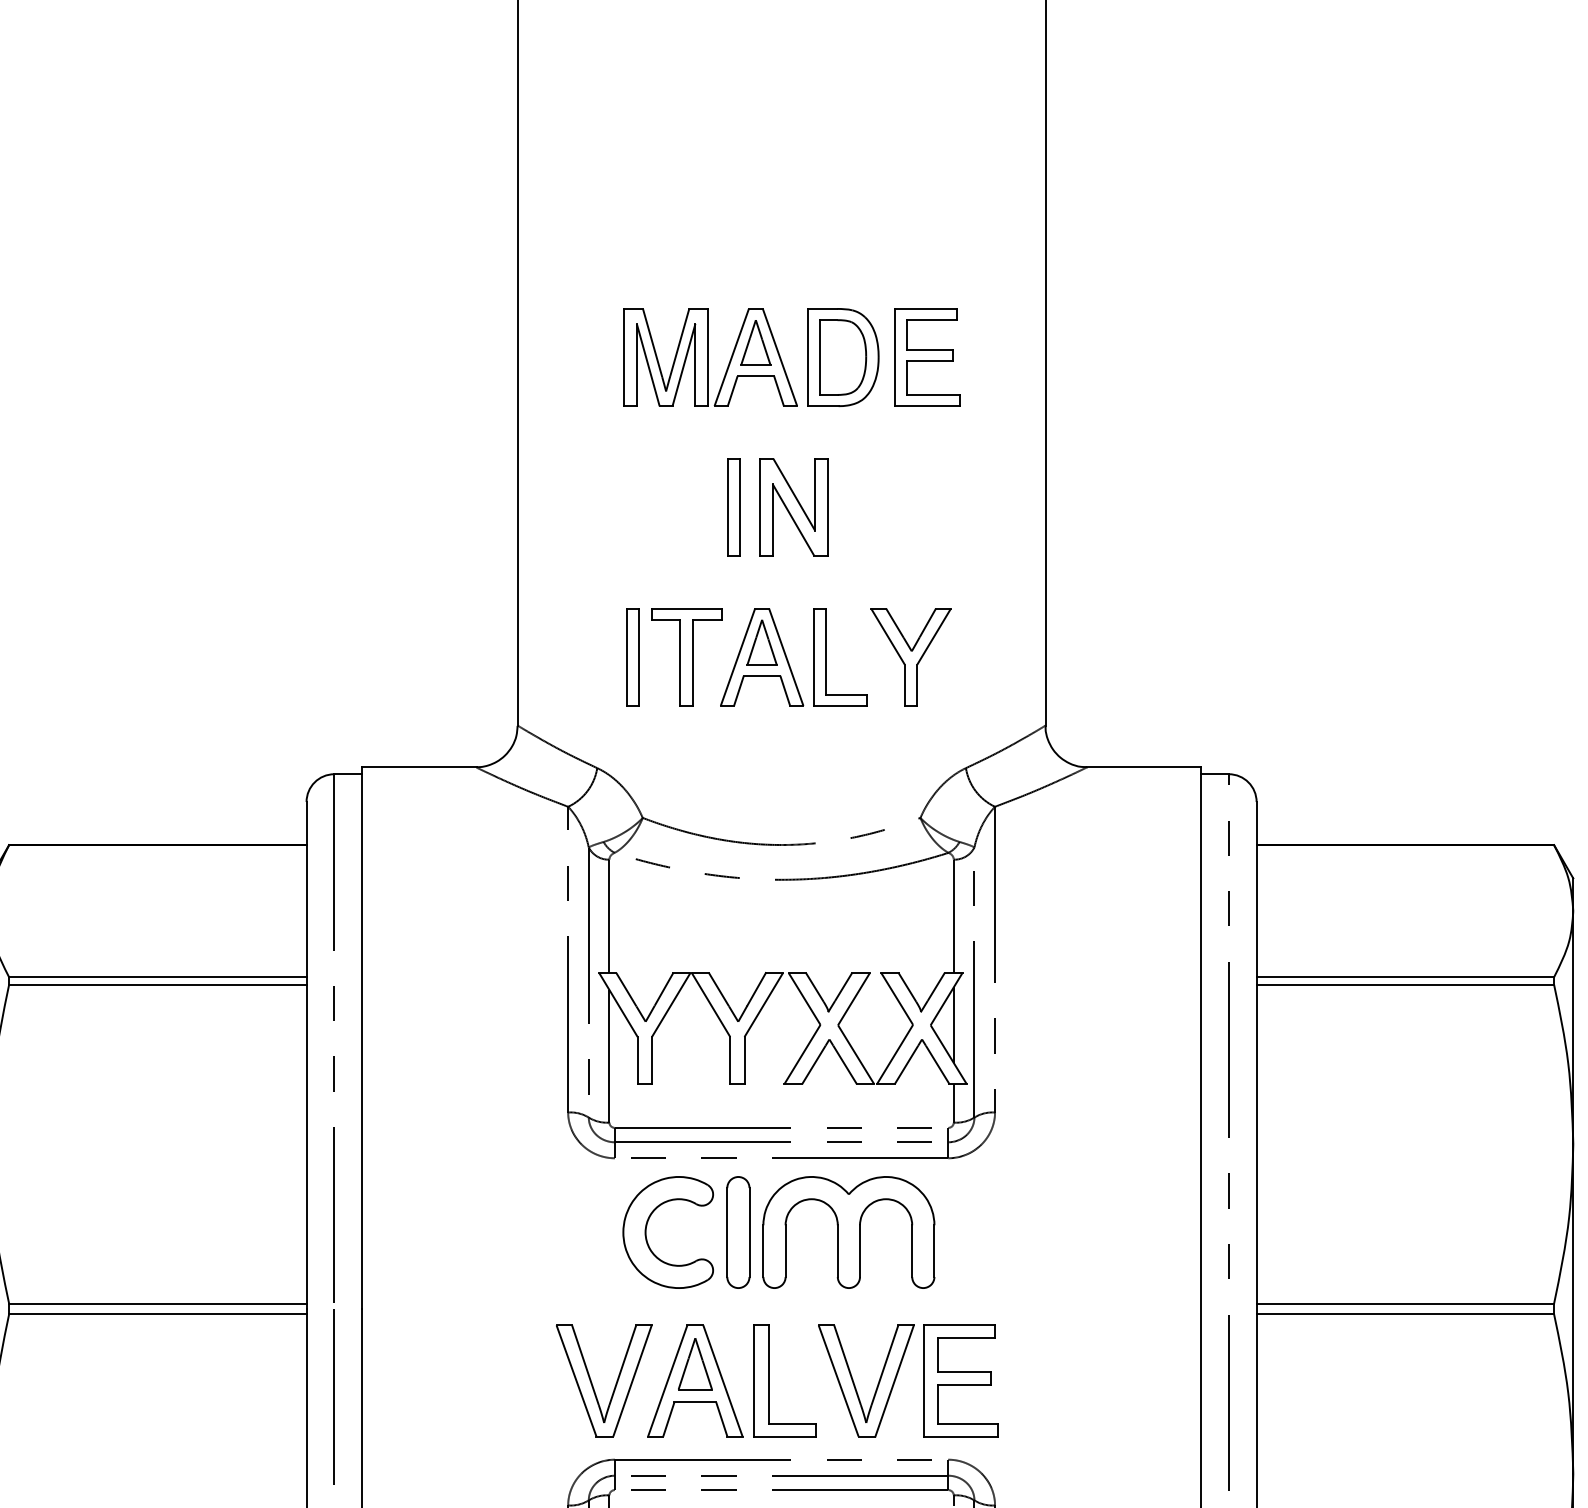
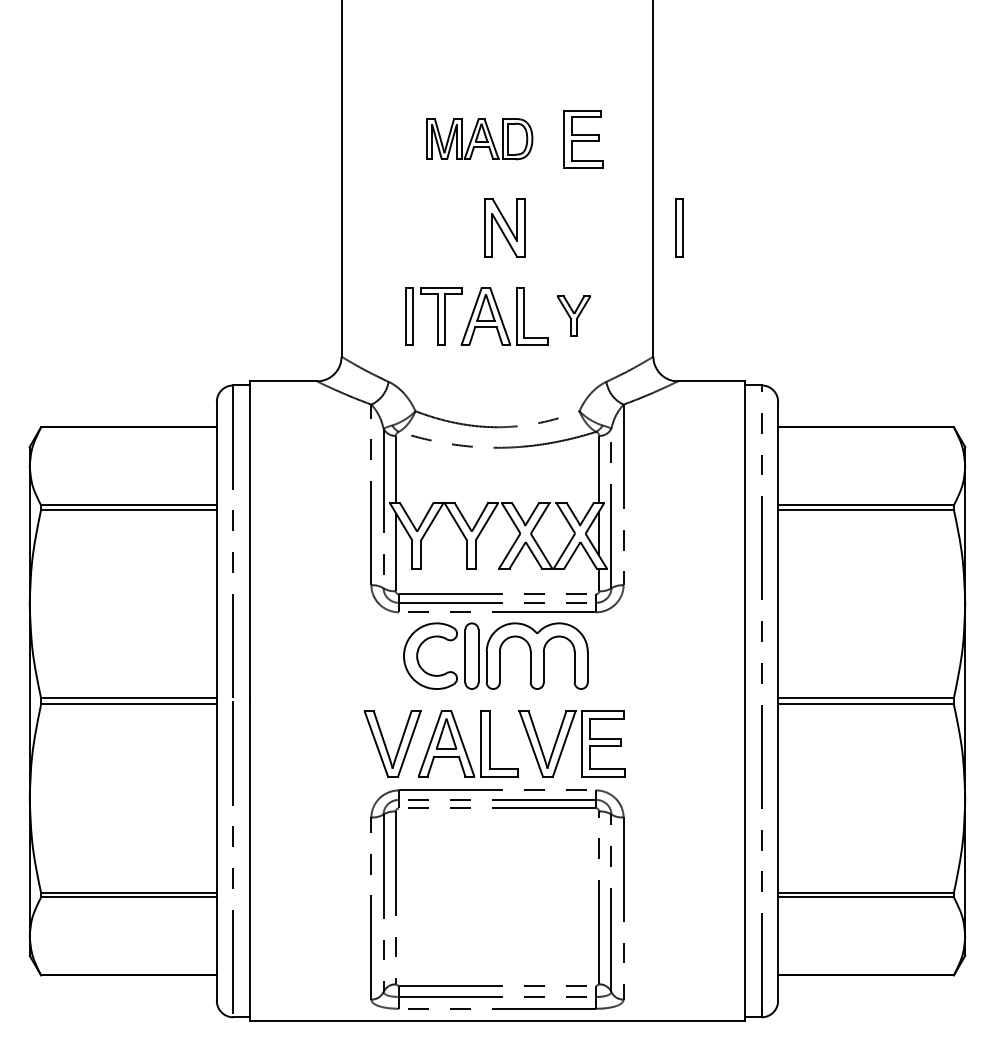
part: (751, 356) -> (479, 138), size x0.7
part: (734, 506) -> (679, 227), moved
part: (910, 657) -> (573, 316), size x0.7

